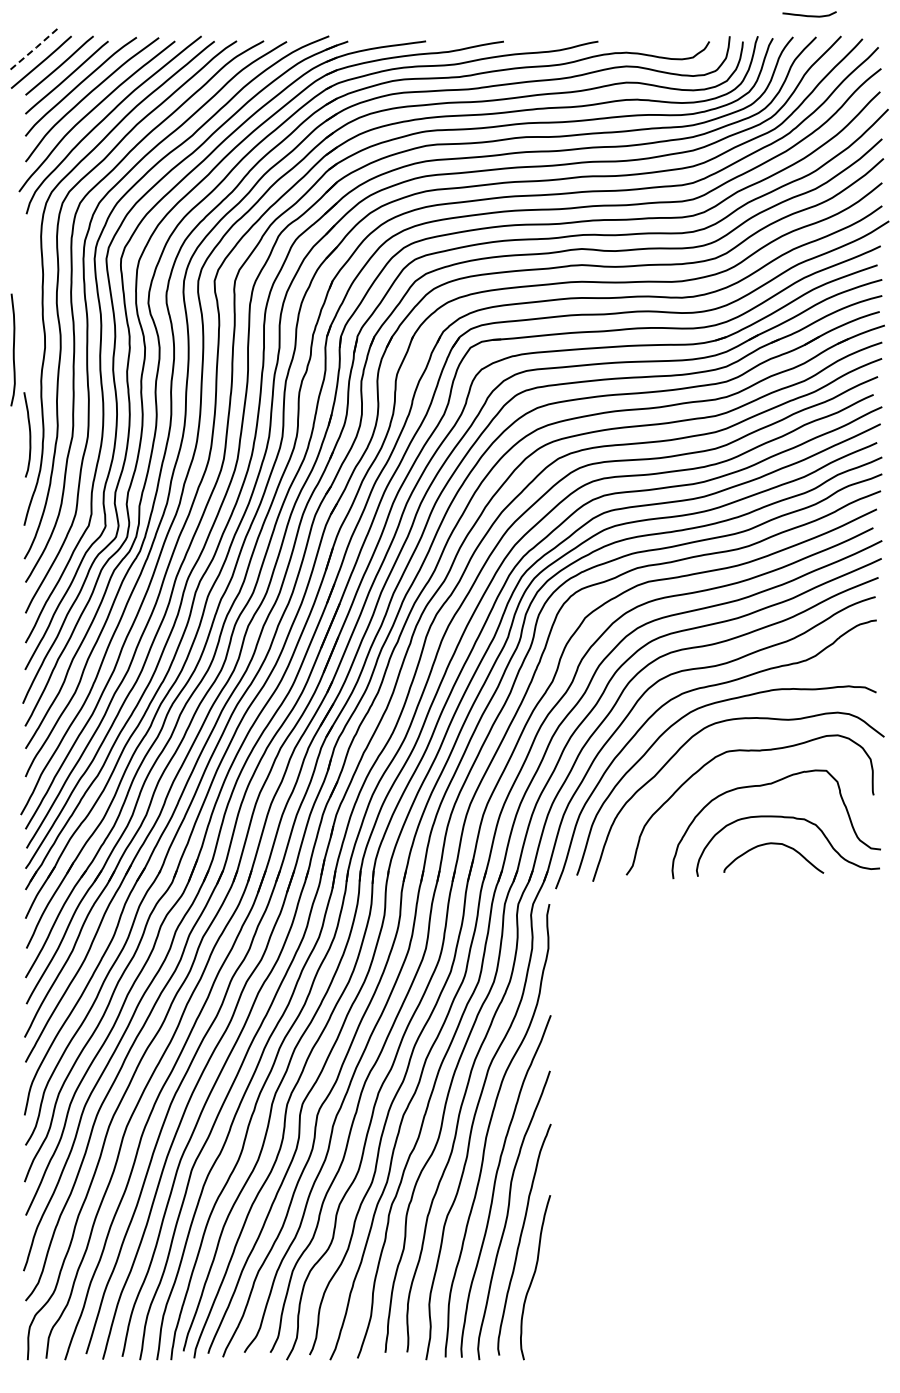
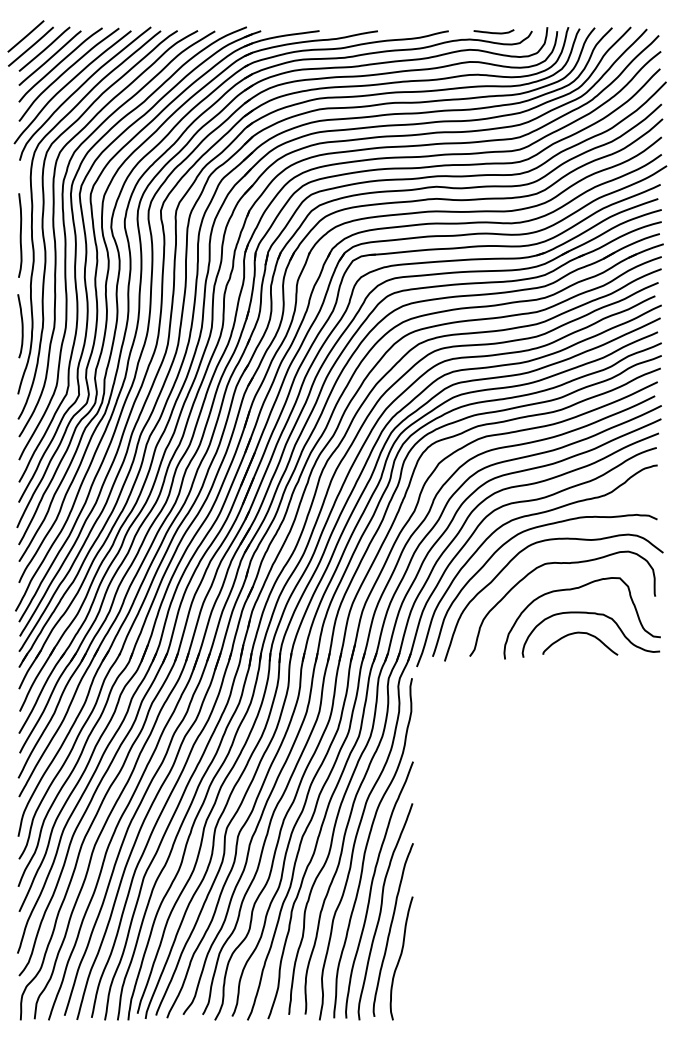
curve: (809, 15) -> (493, 32), moved
line: (35, 48) -> (26, 36), dashed -> solid
curve: (12, 349) -> (19, 235), moved

